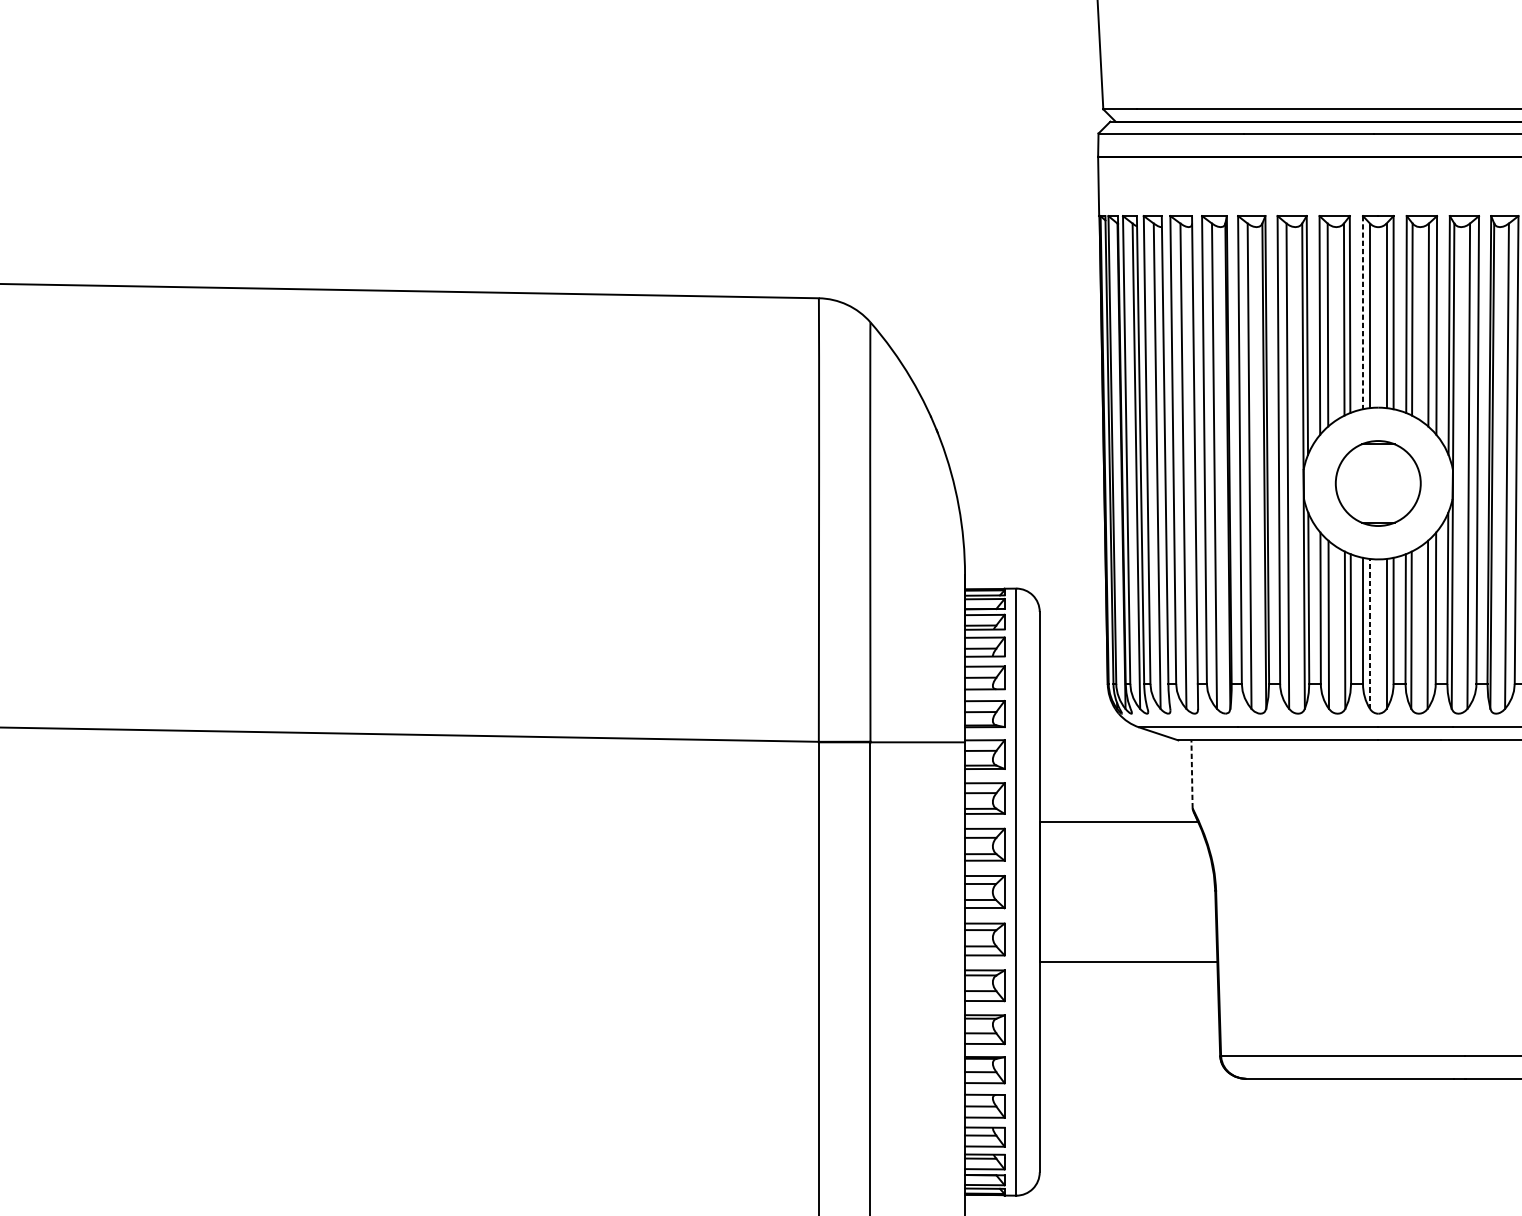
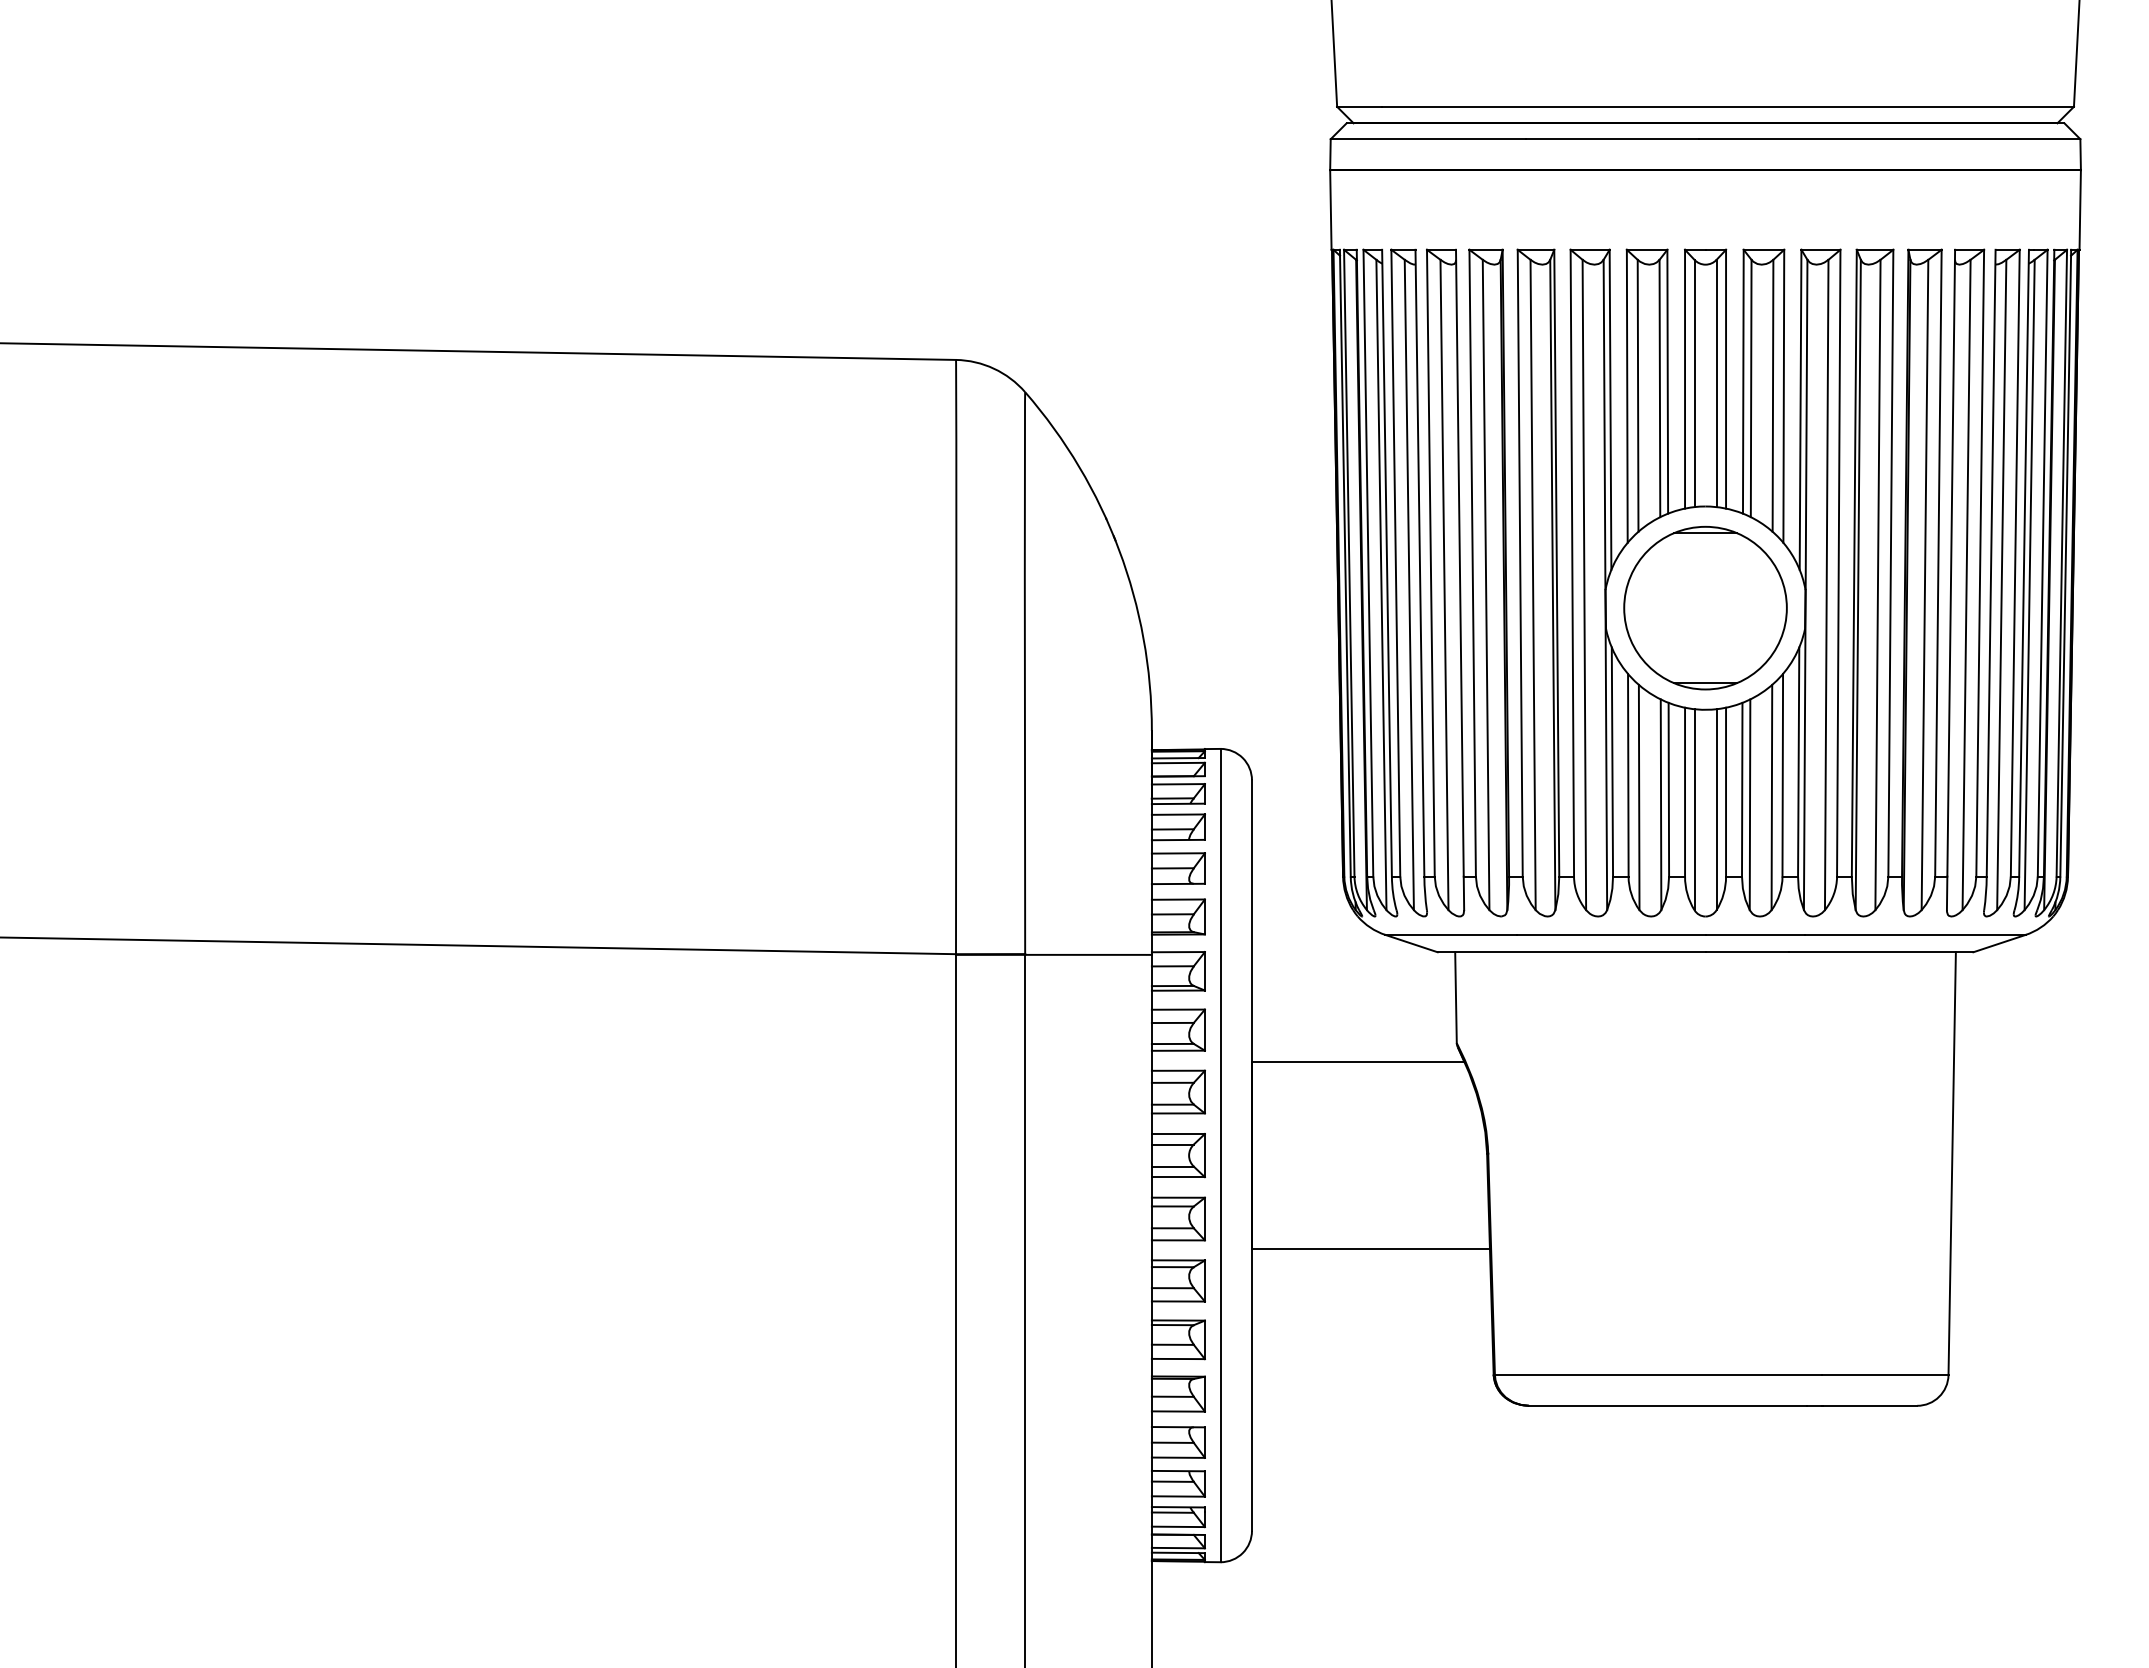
line: (1363, 312) -> (1685, 379), dashed -> solid
part: (1378, 483) -> (1705, 607), size x1.43
line: (1370, 633) -> (1694, 809), dashed -> solid
line: (1191, 774) -> (1455, 997), dashed -> solid

